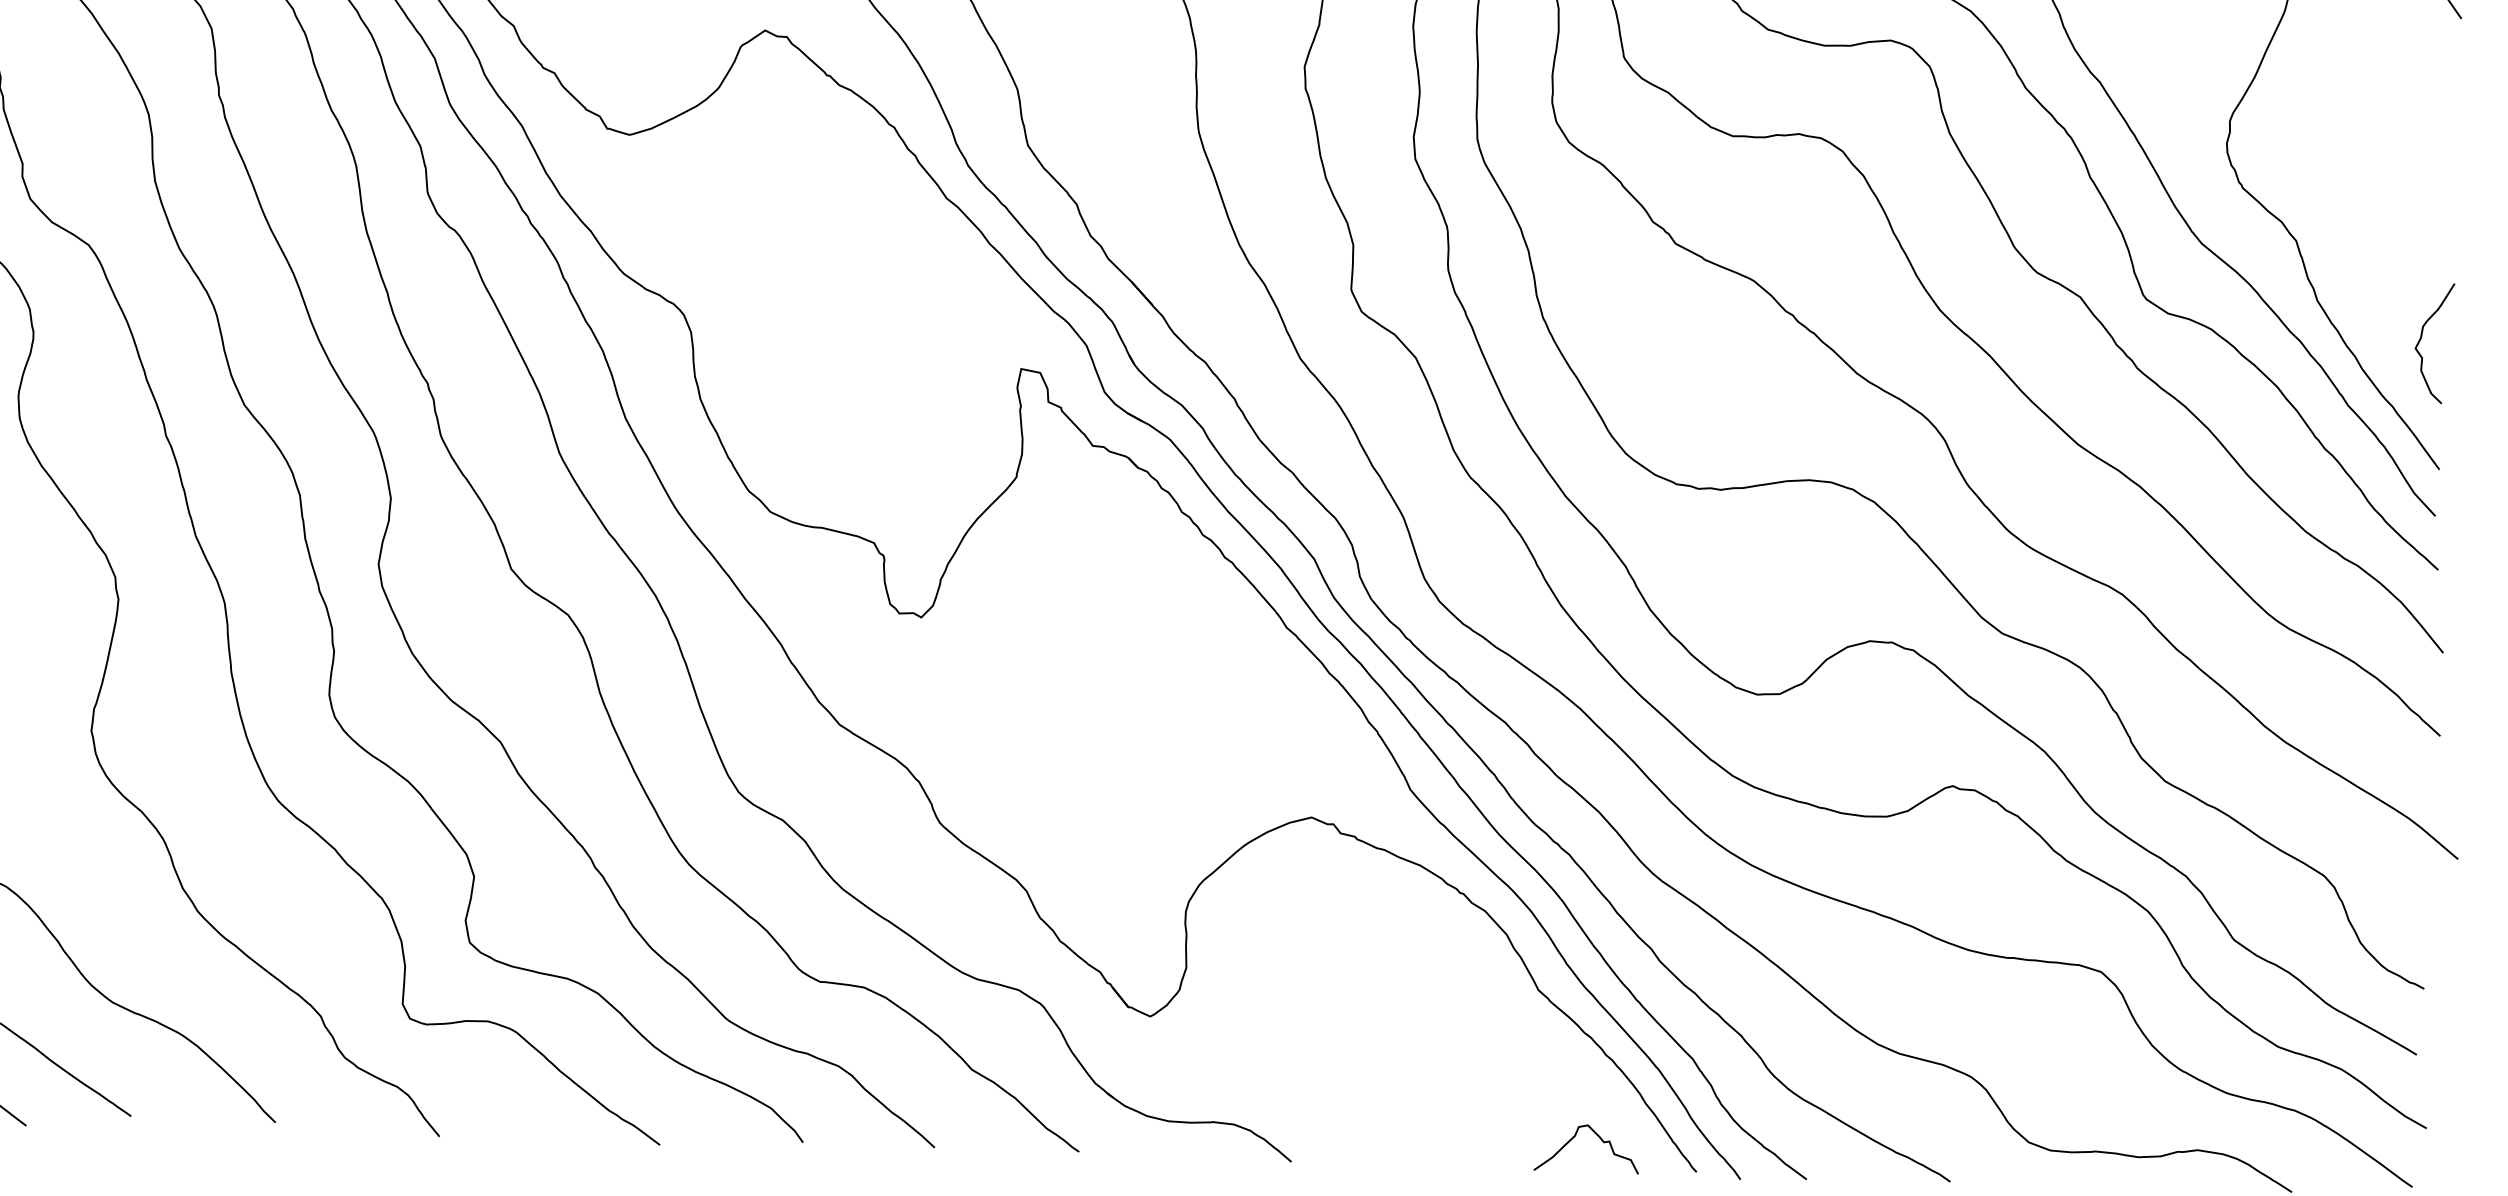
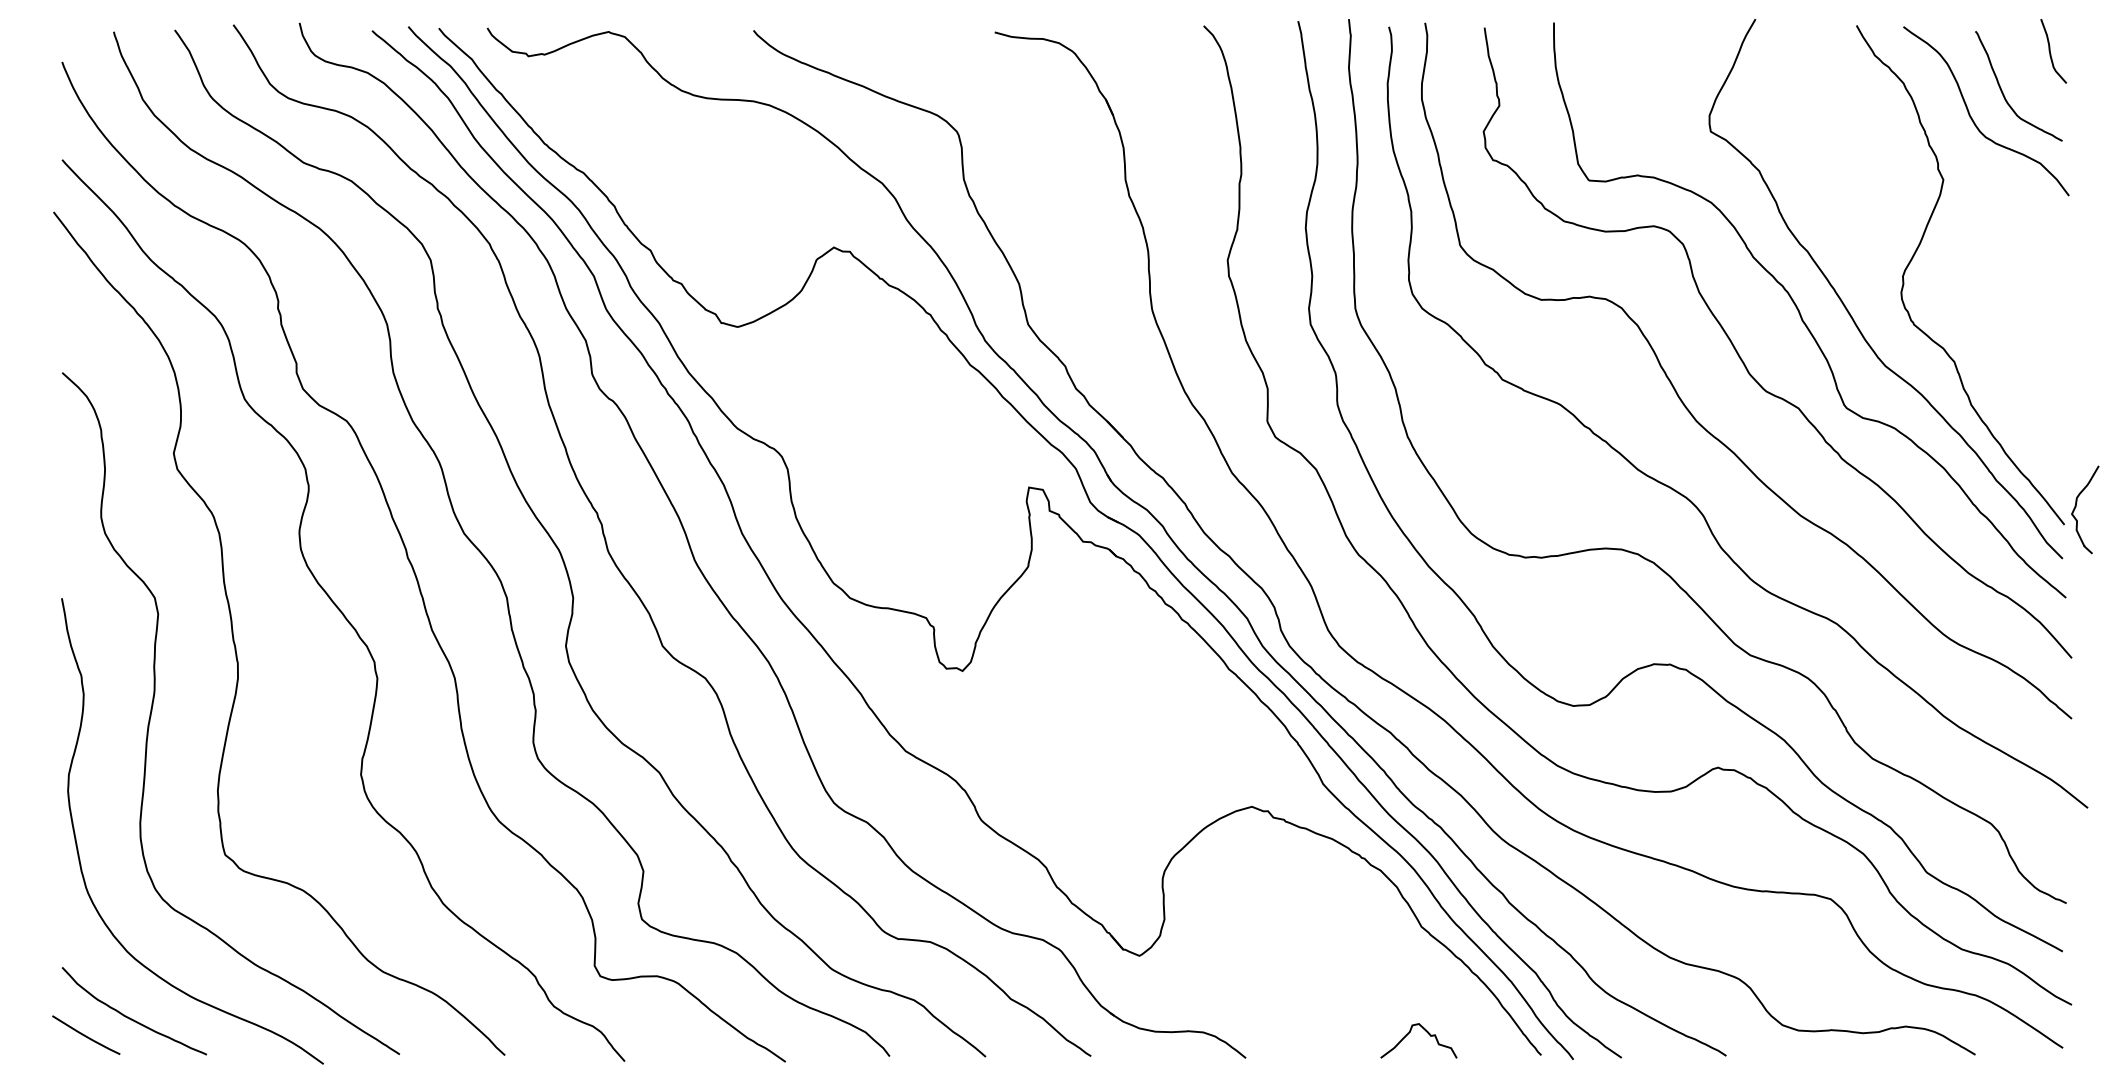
curve: (2422, 339) -> (2076, 507), moved
curve: (1575, 1136) -> (1410, 1032), moved

